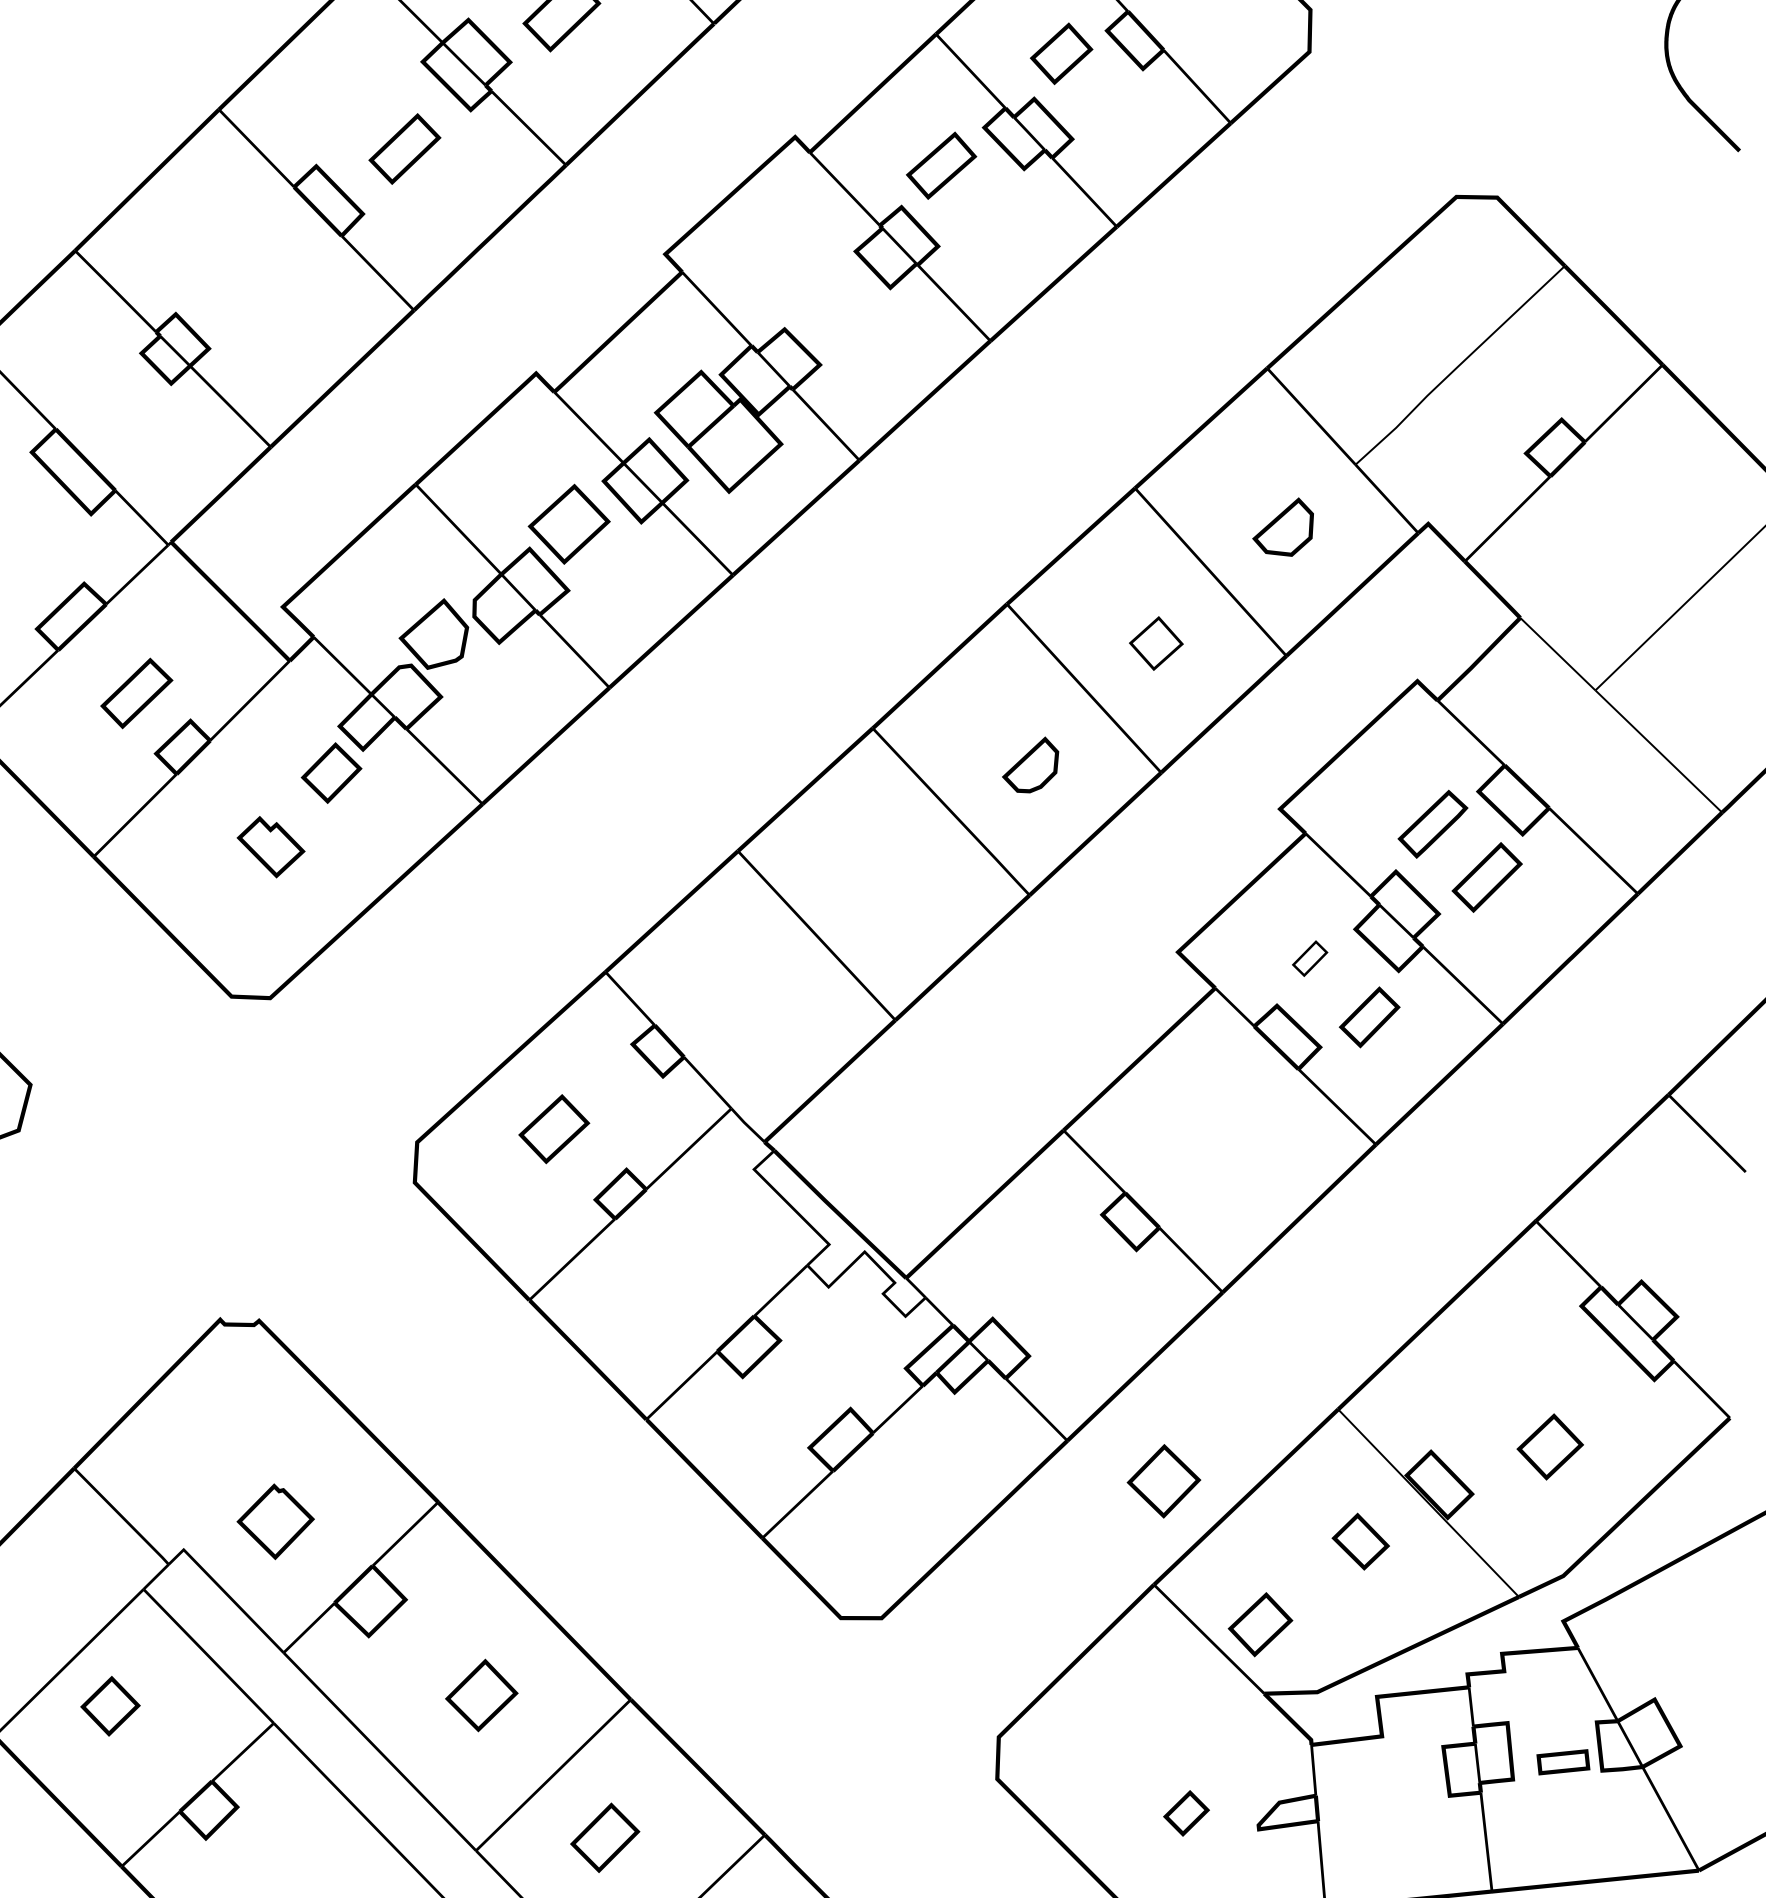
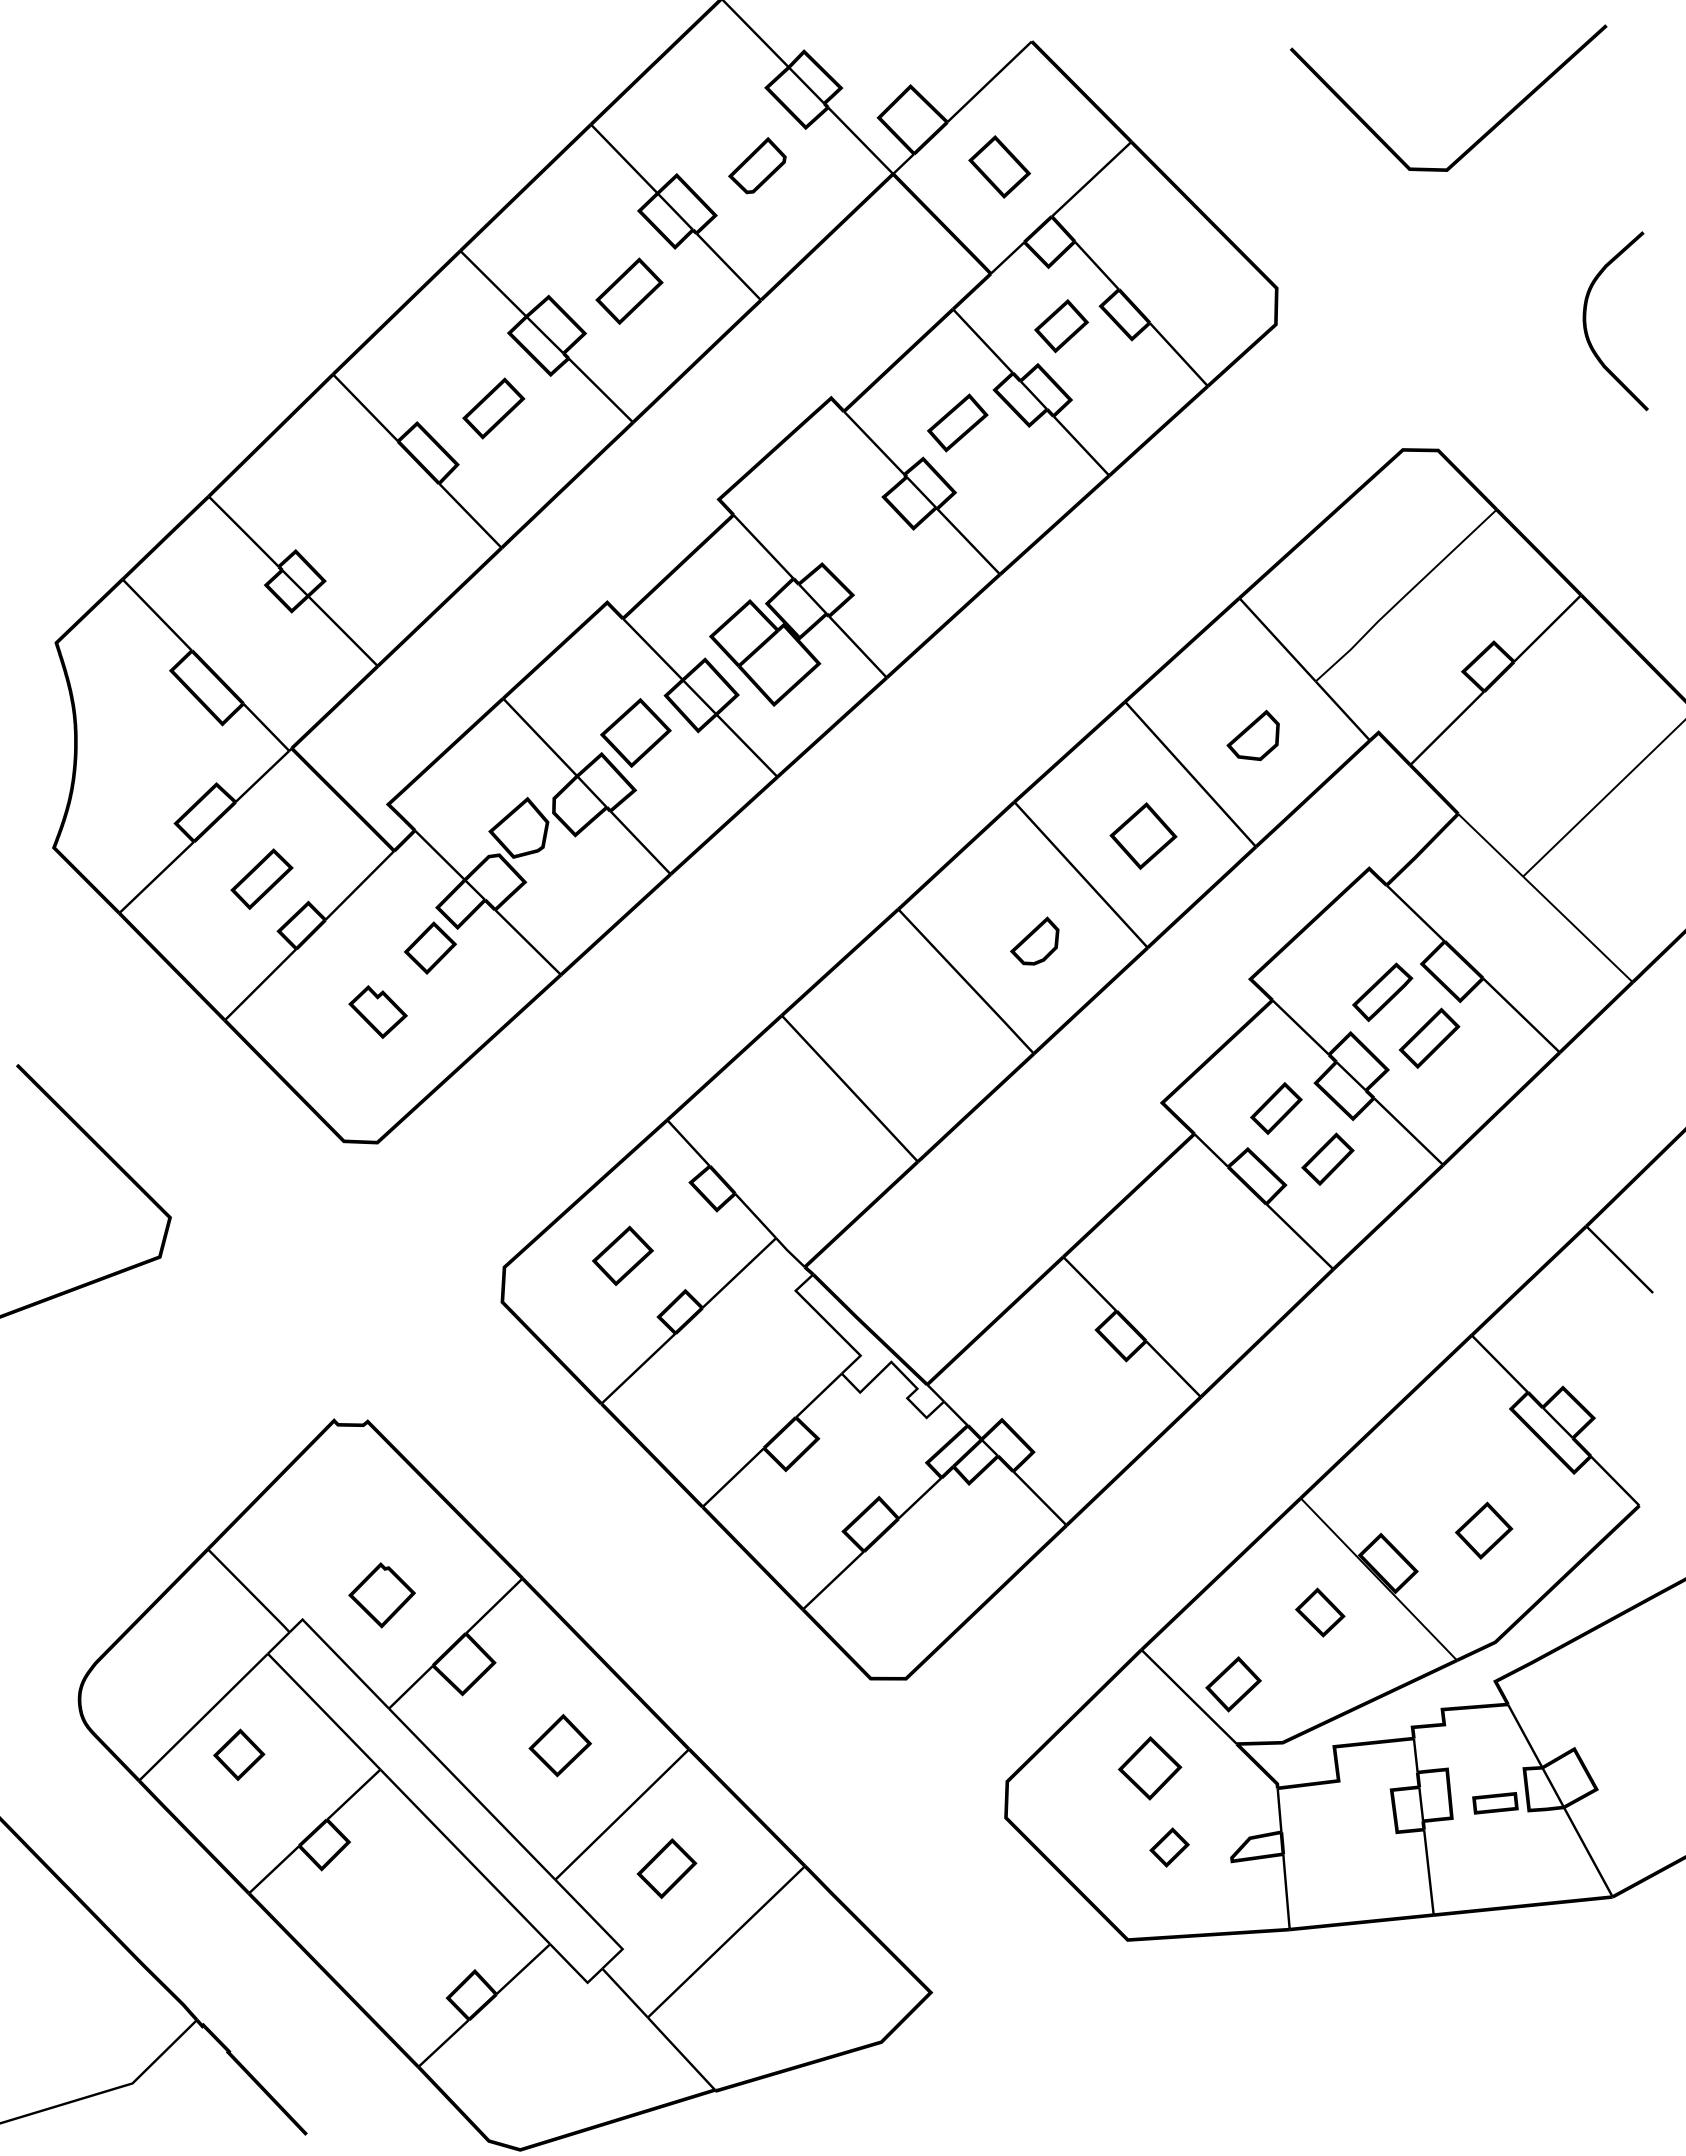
part: (1156, 642) -> (1143, 835), size x1.43
part: (1310, 958) -> (1276, 1108), size x1.67
part: (1164, 1481) -> (1150, 1768), moved

